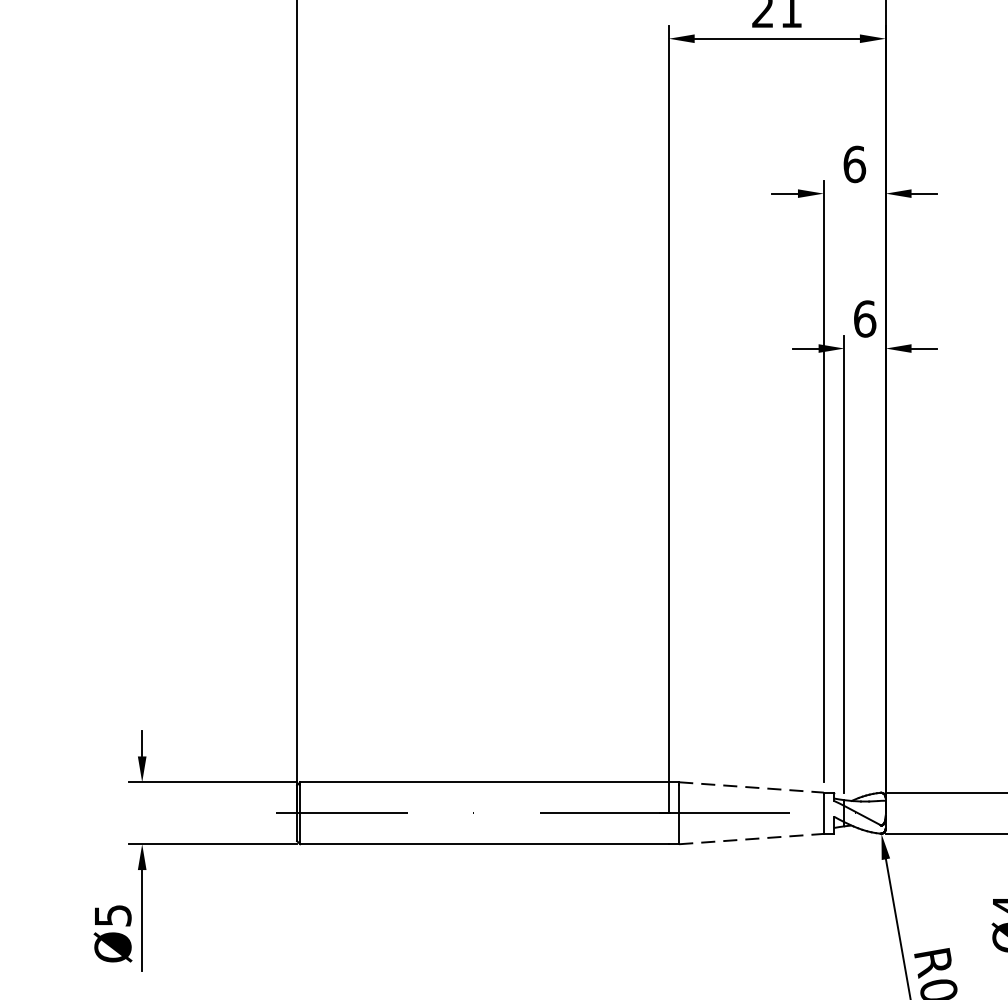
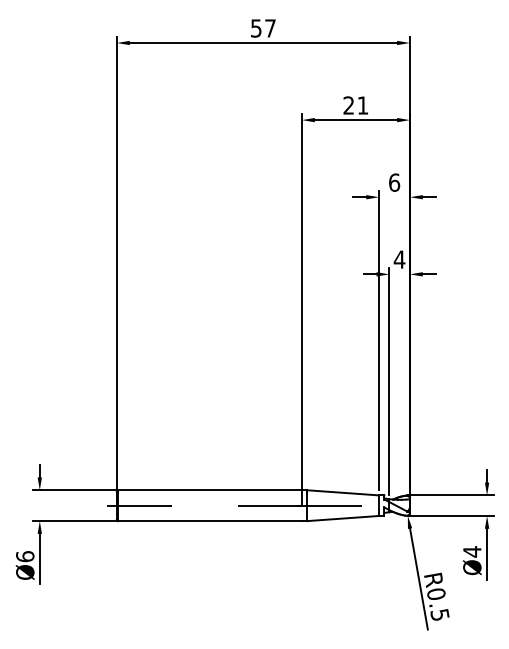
text: (864, 318) -> (399, 259), 6 -> 4
line: (752, 786) -> (343, 492), dashed -> solid
line: (752, 838) -> (343, 518), dashed -> solid
text: (113, 915) -> (25, 556), Ø5 -> Ø6

